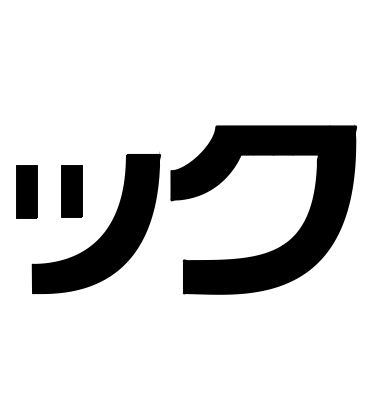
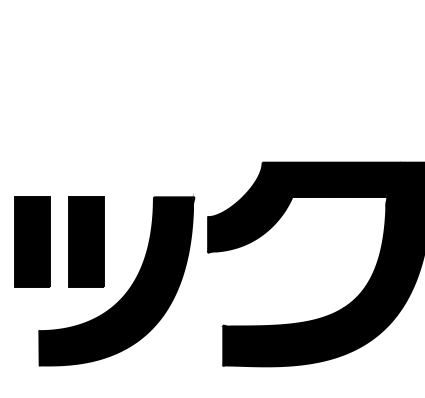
part: (26, 191) -> (31, 241), size x1.43
part: (71, 191) -> (86, 241), size x1.43

